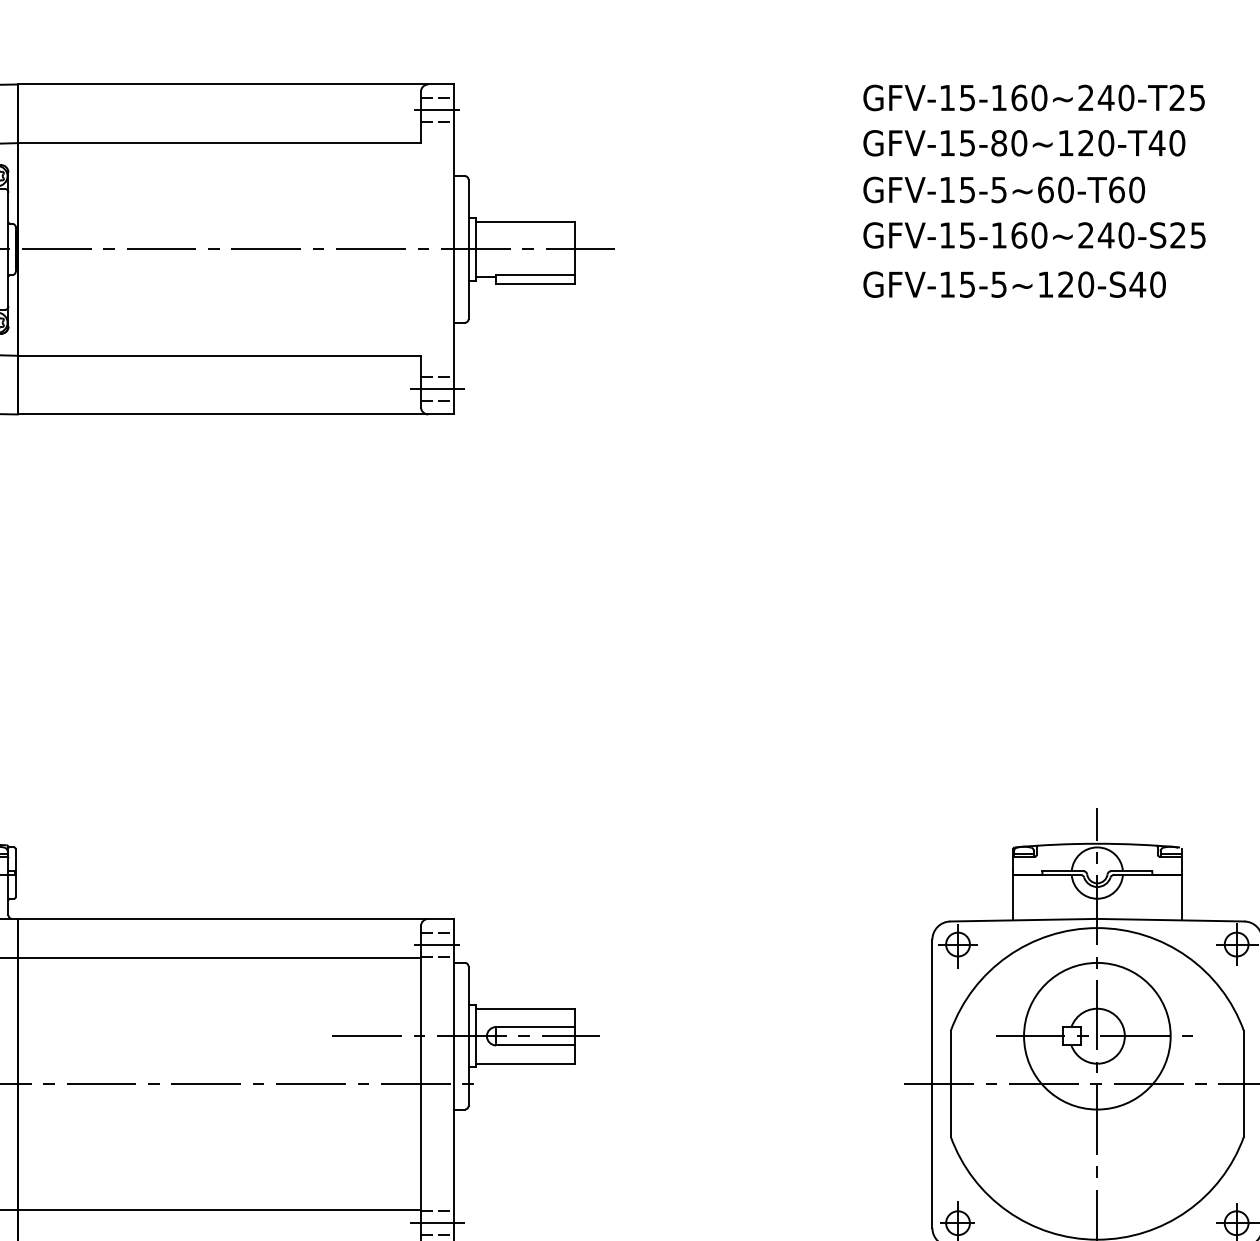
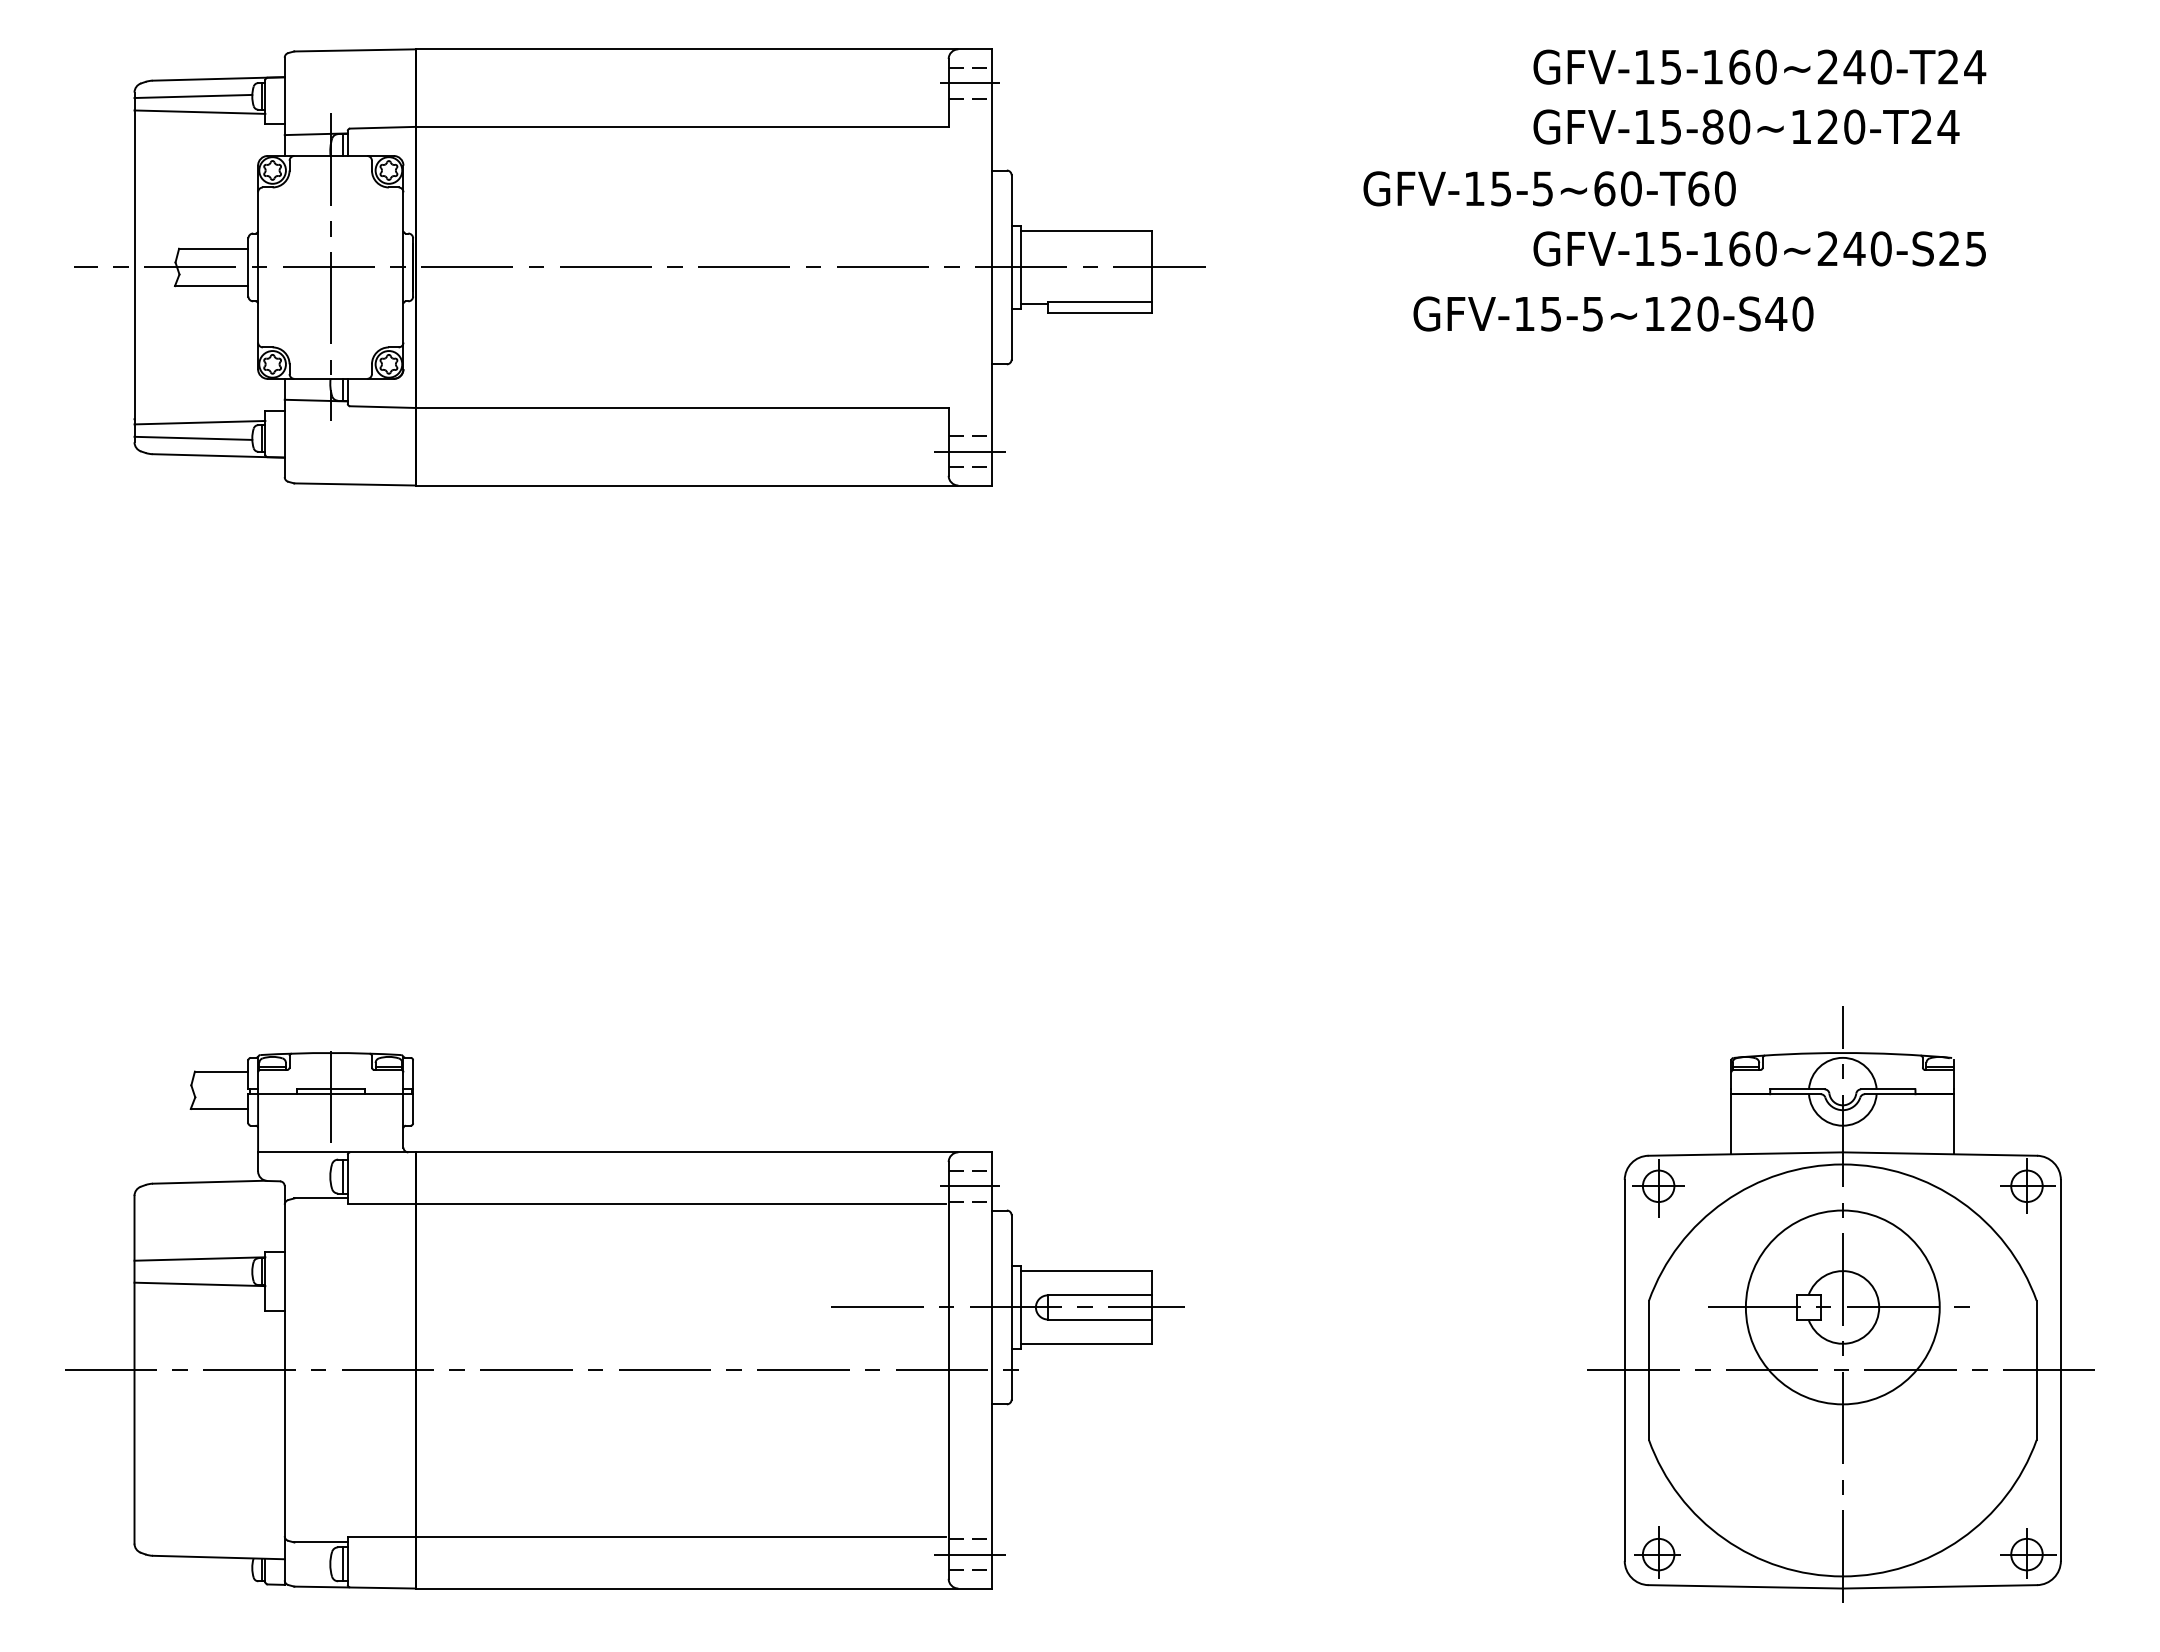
text: (1197, 98) -> (1975, 67), GFV-15-160~240-T25 -> GFV-15-160~240-T24
text: (1166, 142) -> (1934, 126), GFV-15-80~120-T40 -> GFV-15-80~120-T24
text: (1004, 189) -> (1549, 188), moved
text: (1014, 284) -> (1613, 313), moved

